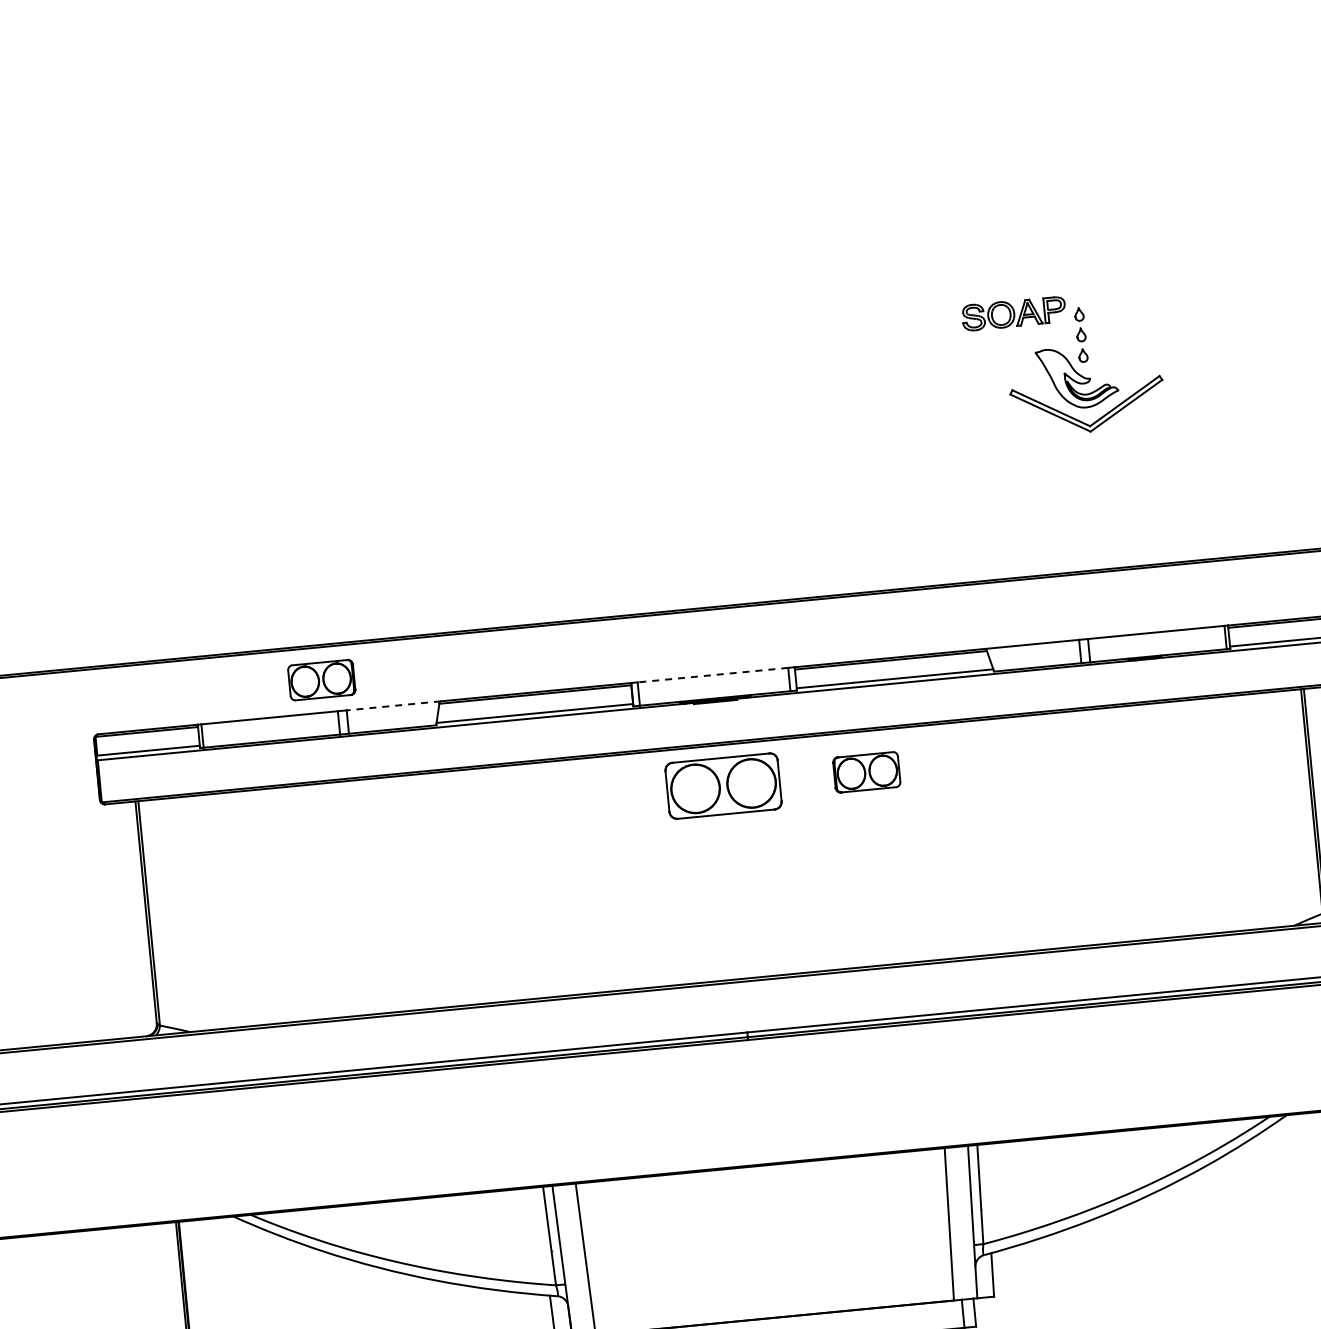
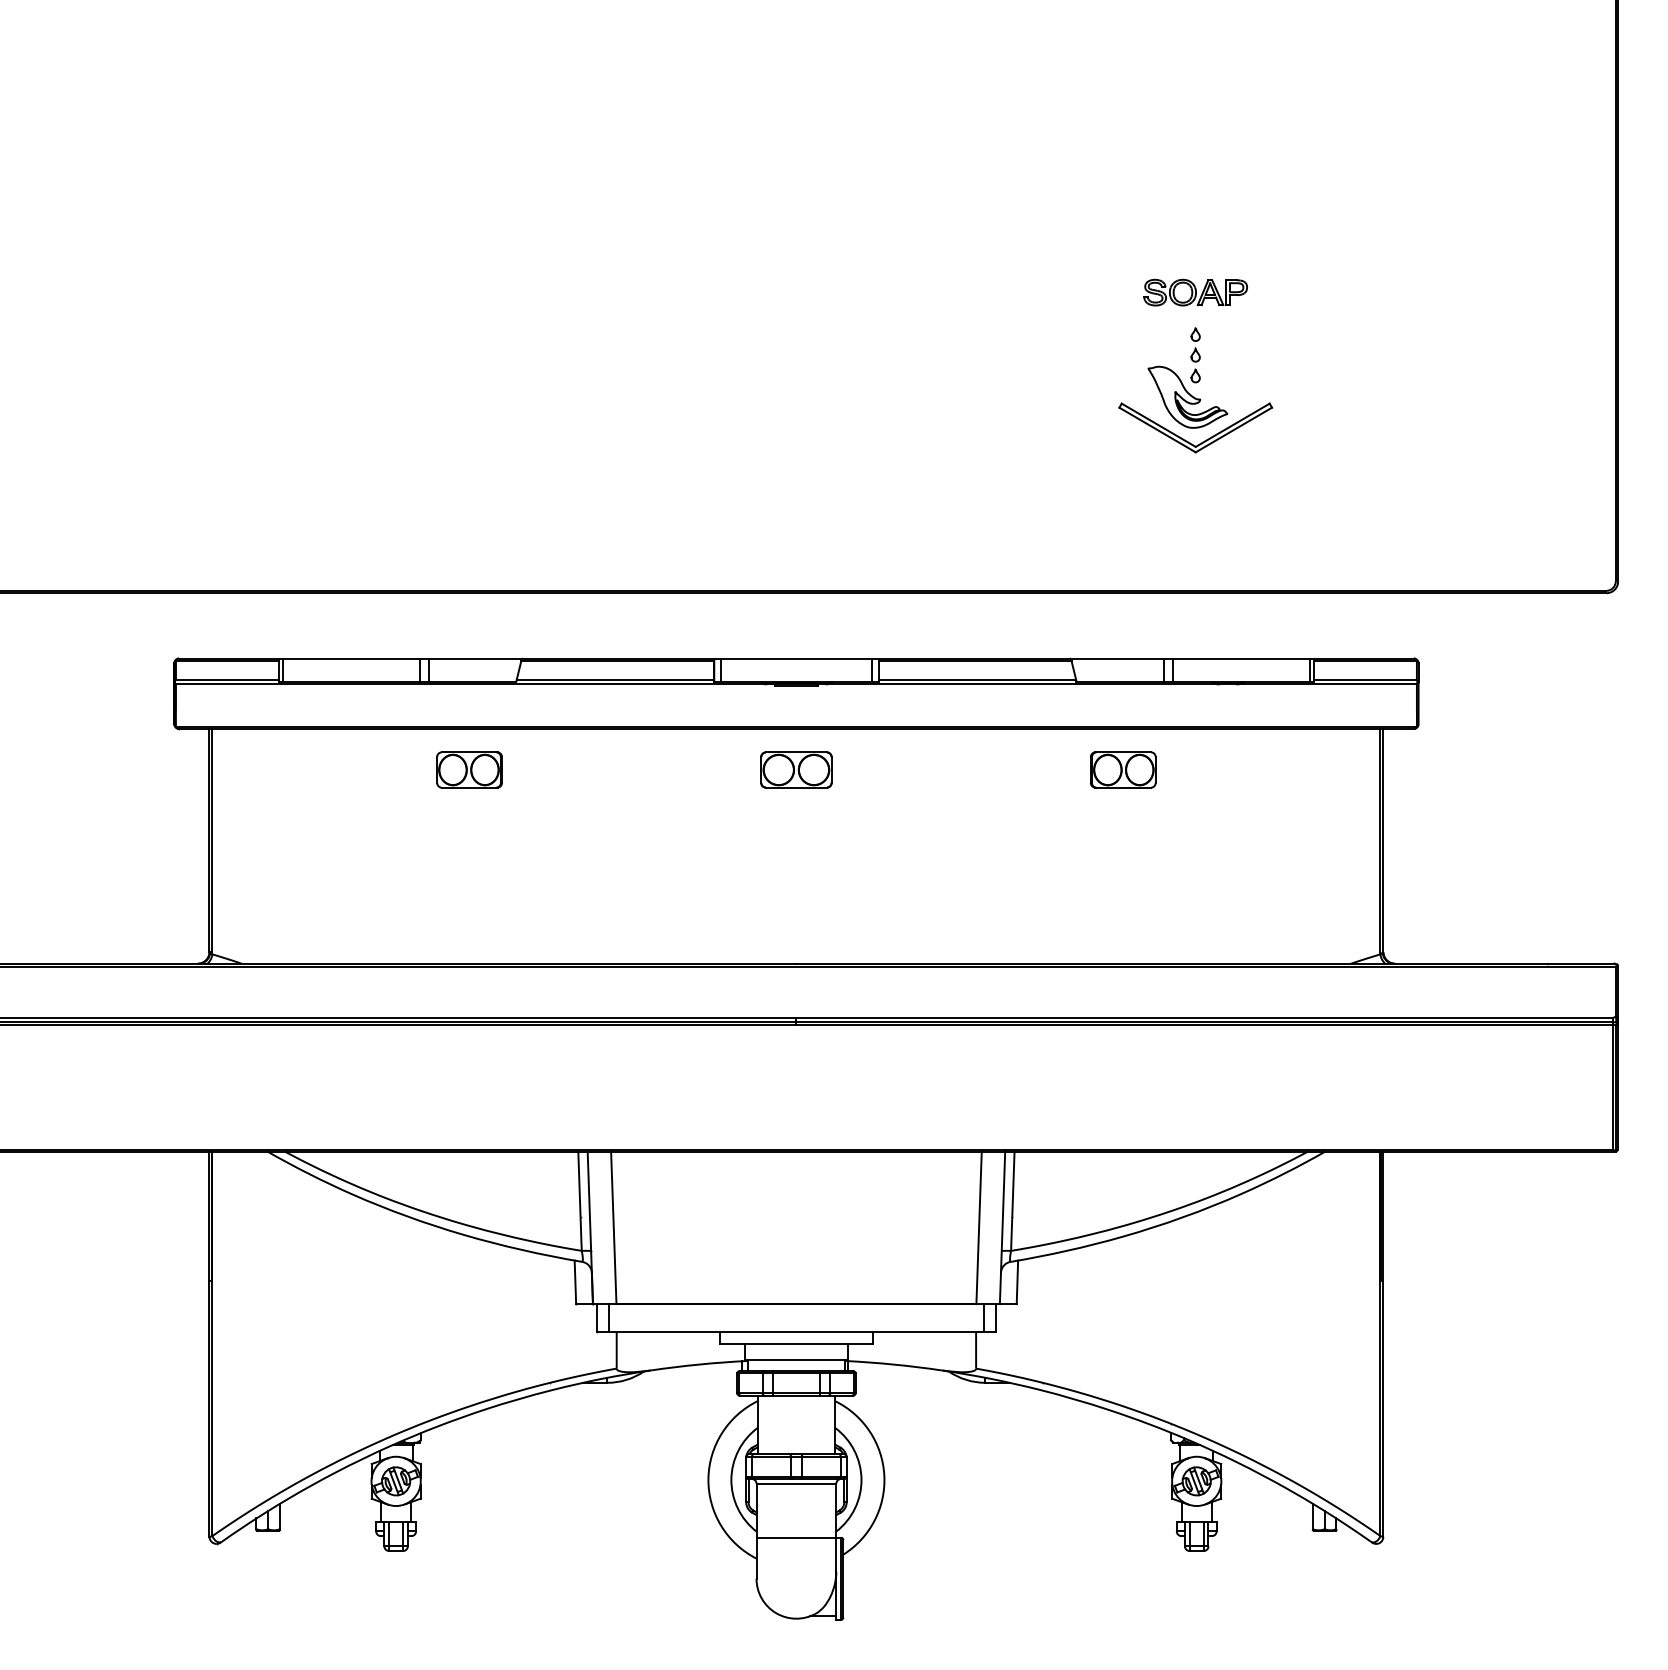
part: (1013, 313) -> (1195, 292), moved
line: (713, 675) -> (796, 658), dashed -> solid
part: (321, 679) -> (469, 769), moved
line: (393, 705) -> (475, 658), dashed -> solid
part: (865, 771) -> (1122, 769), moved
part: (723, 785) -> (796, 769), size x0.62

